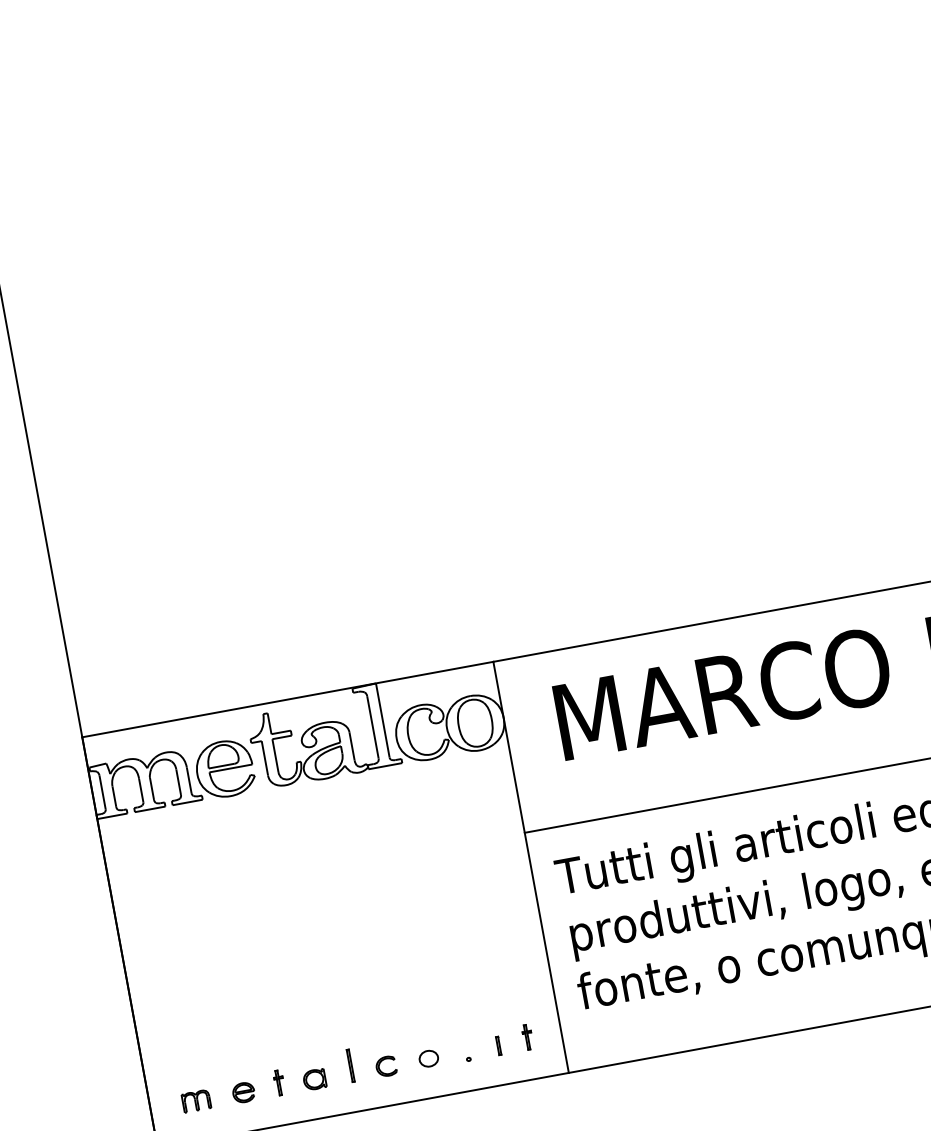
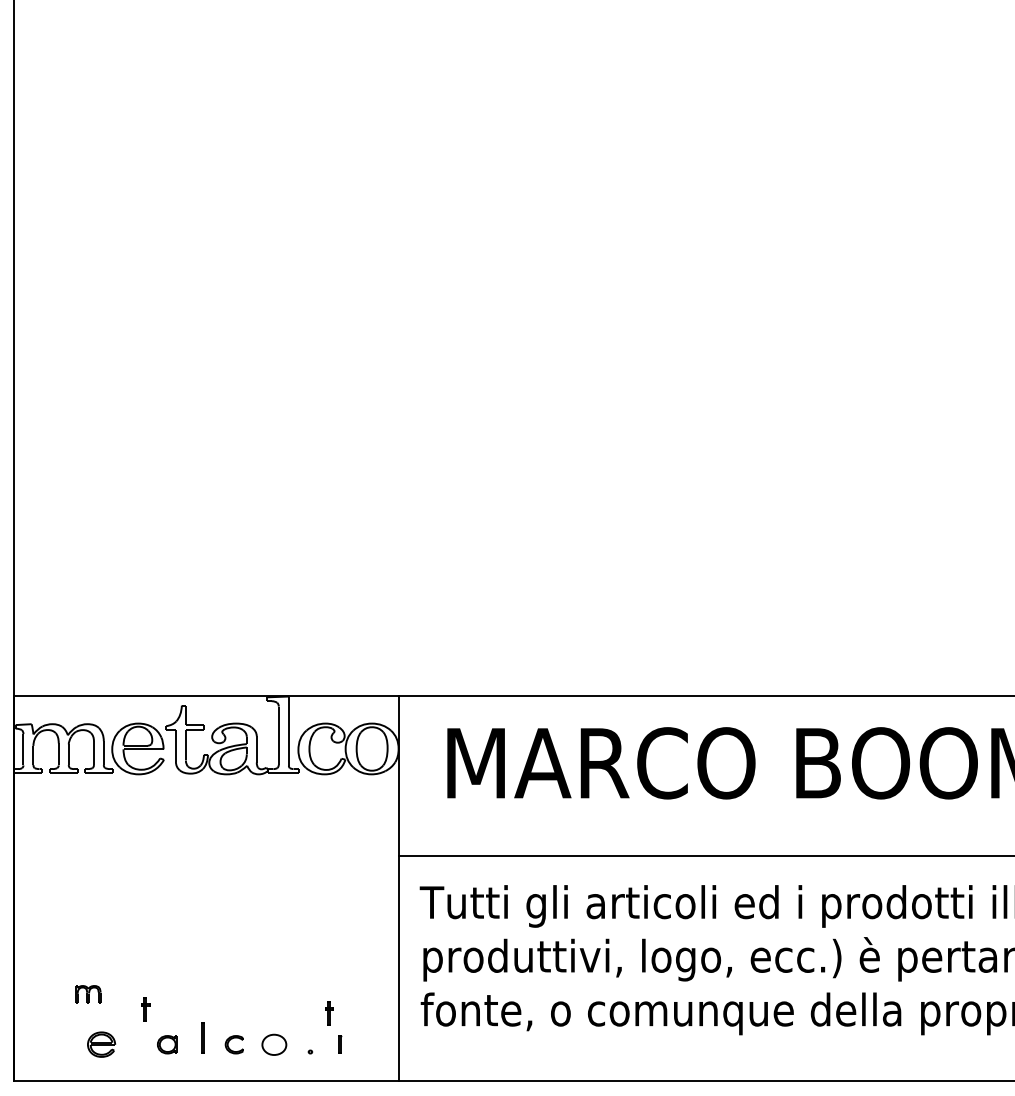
part: (527, 1036) -> (329, 1013), moved
part: (428, 1058) -> (274, 1044), size x1.4
part: (278, 1082) -> (145, 1009), moved
part: (242, 1092) -> (100, 1044), size x1.4
part: (196, 1101) -> (88, 994), moved

